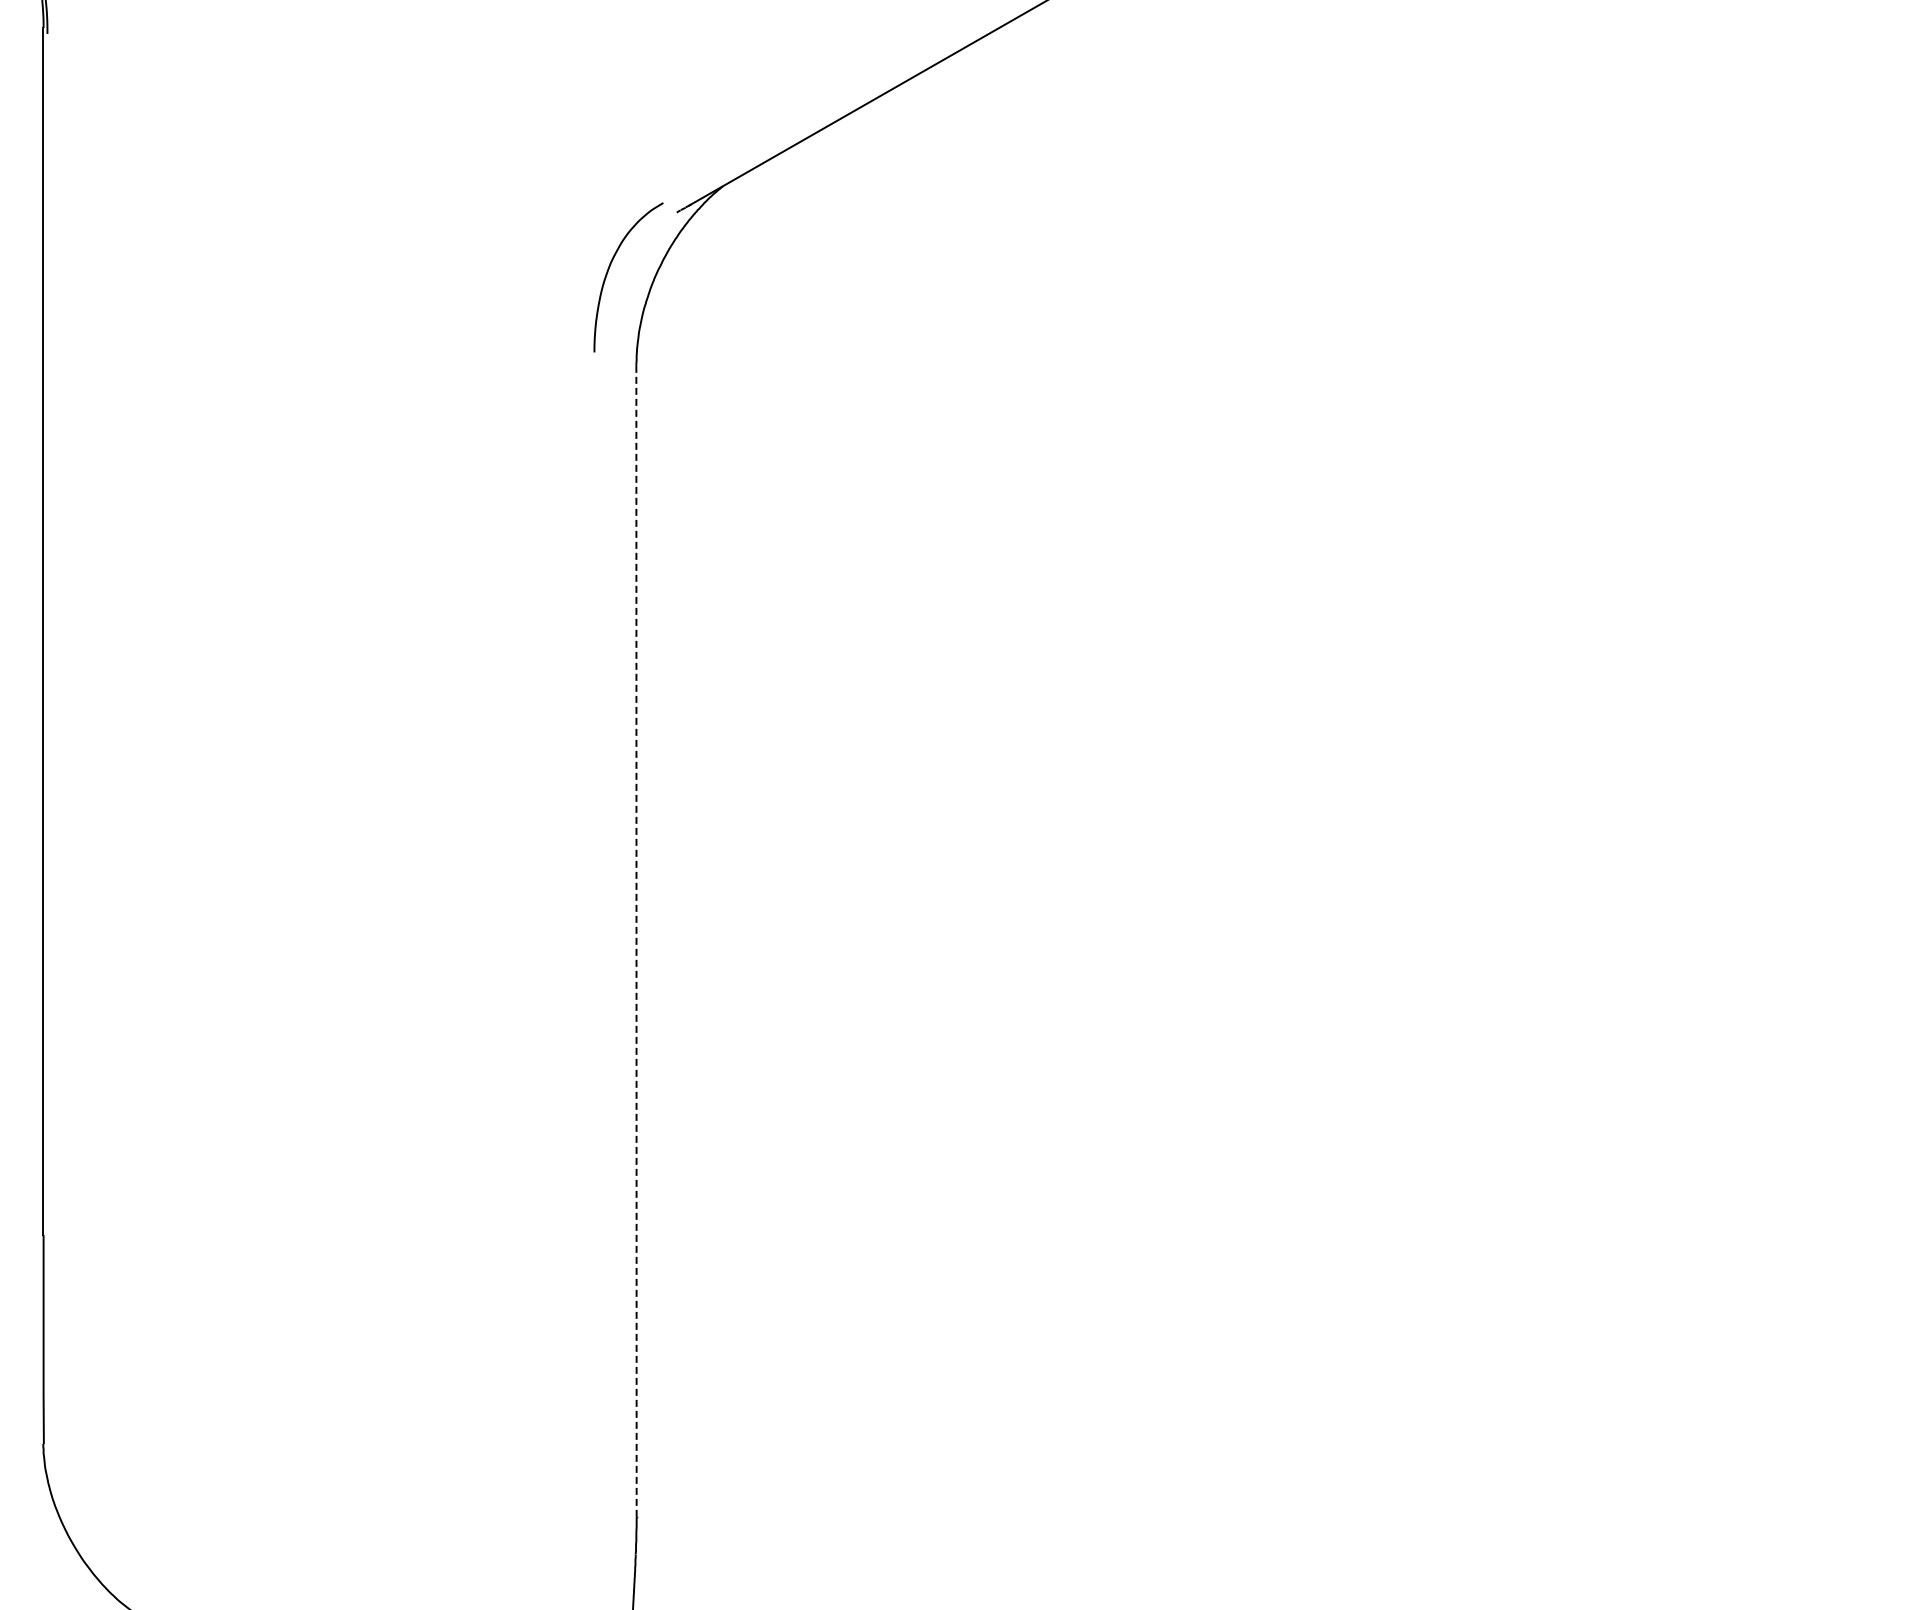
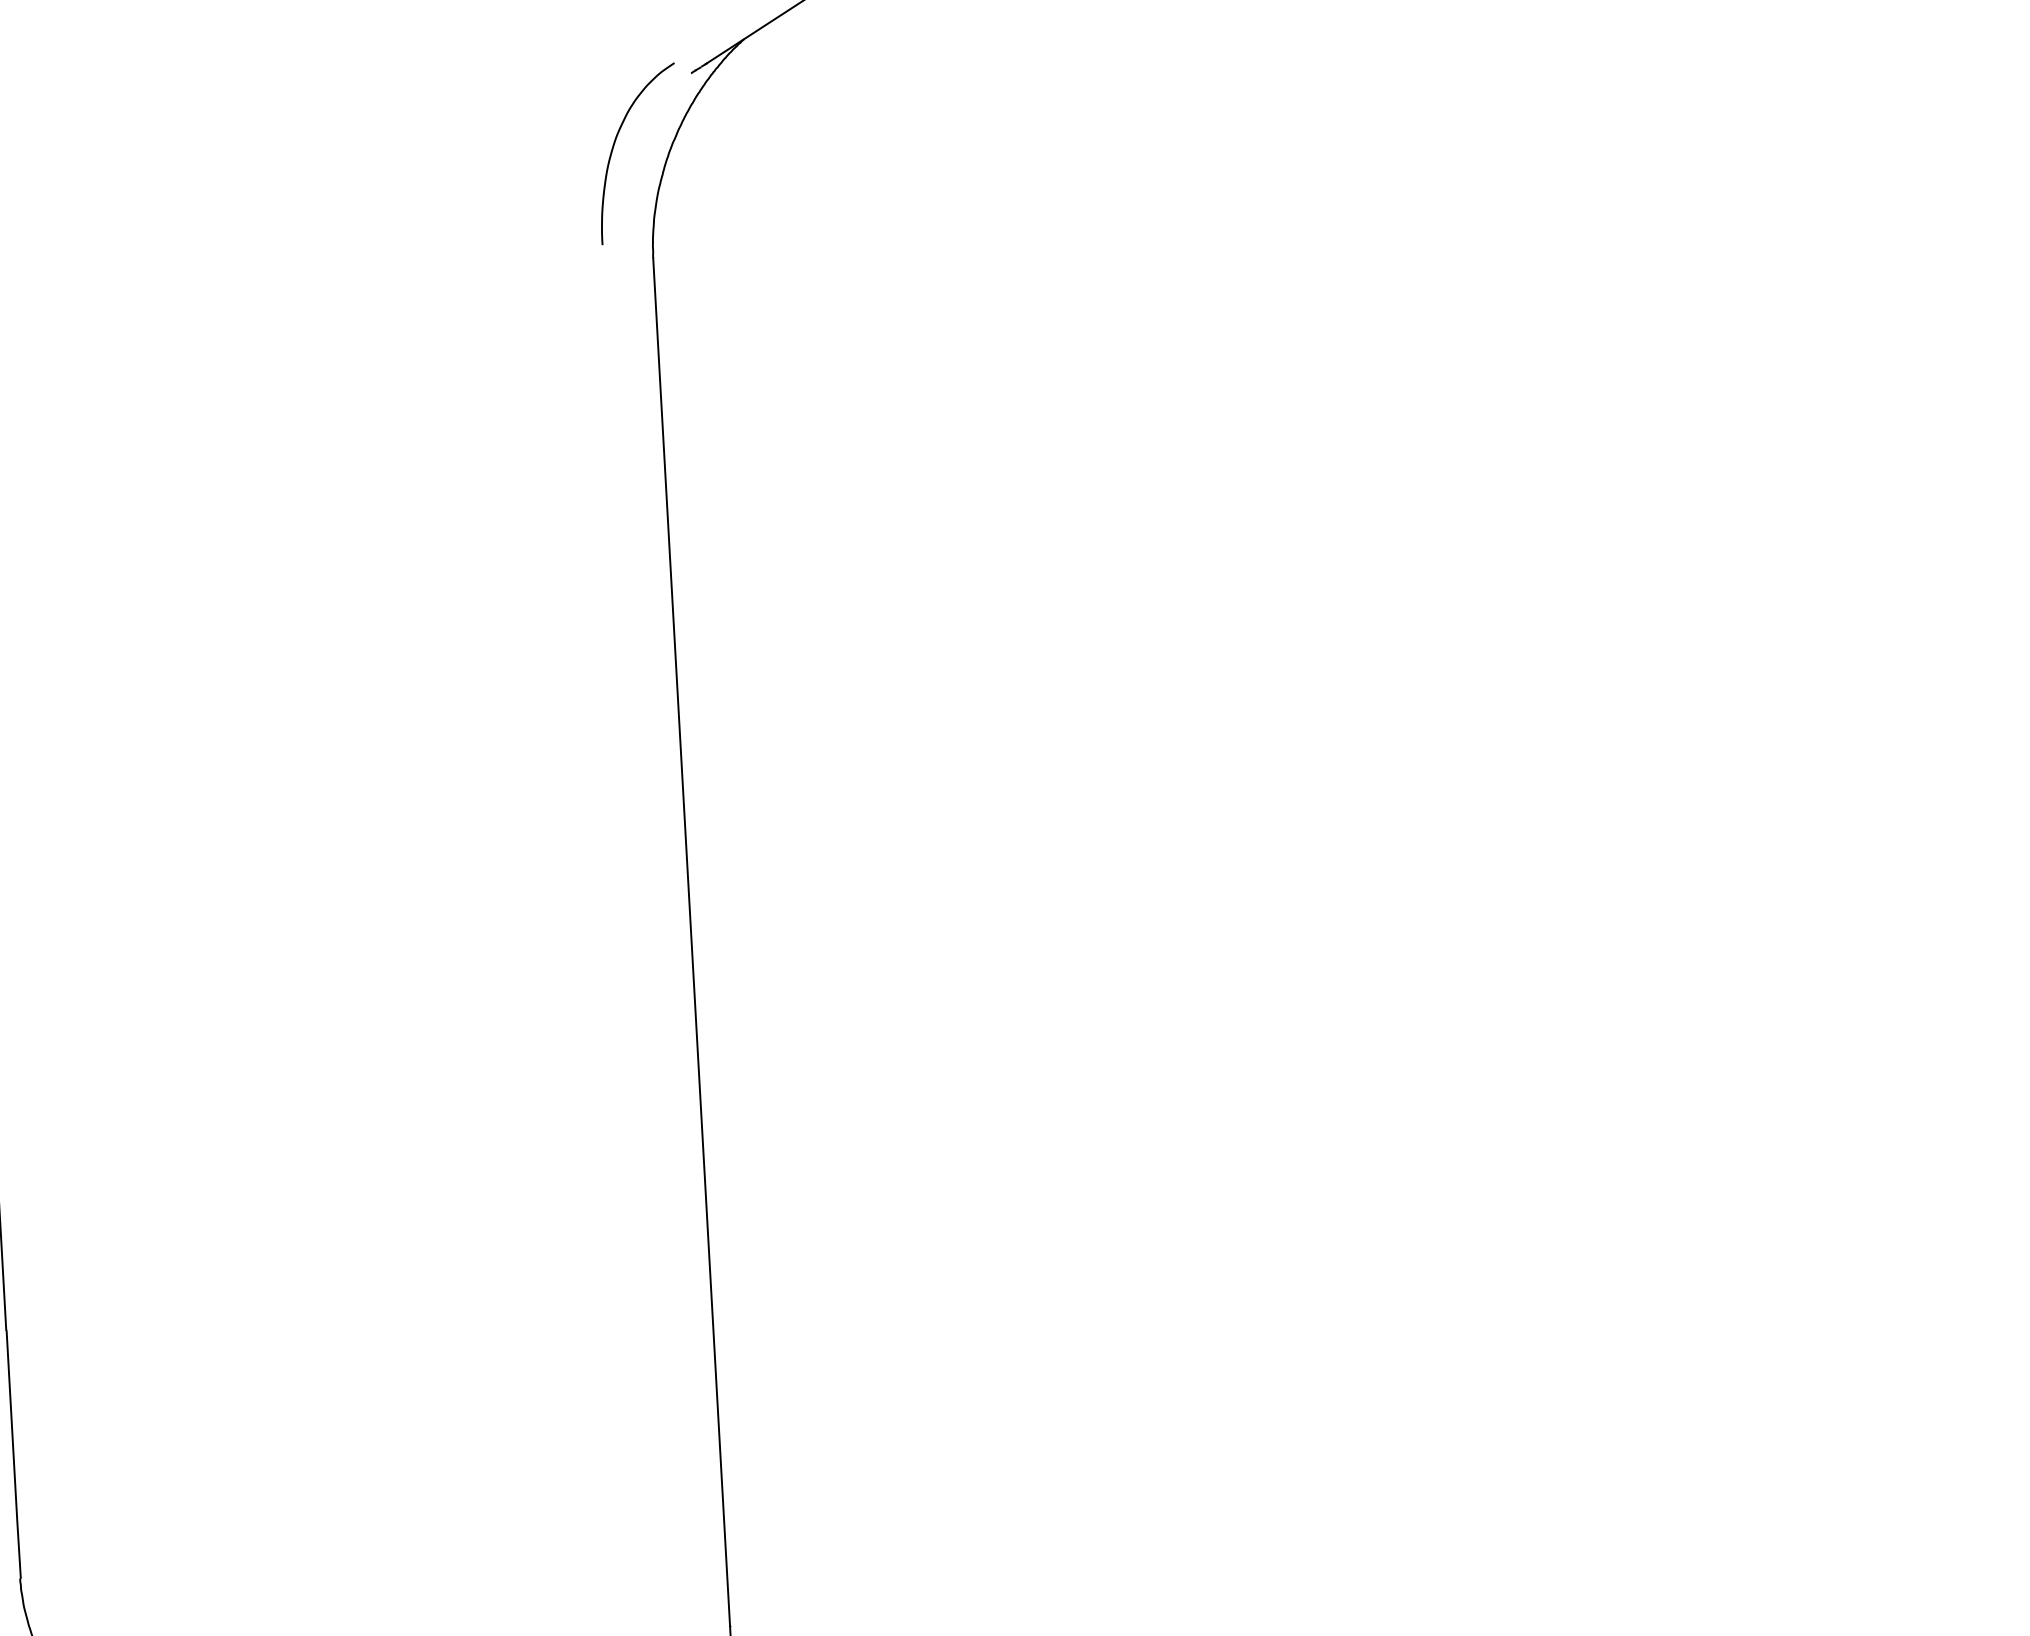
line: (636, 941) -> (691, 942), dashed -> solid

